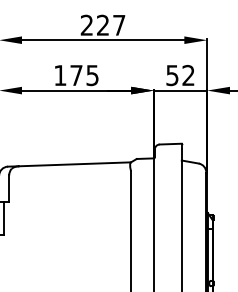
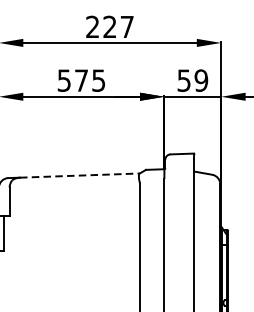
text: (60, 75) -> (64, 80), 175 -> 575
text: (188, 75) -> (201, 80), 52 -> 59
line: (75, 164) -> (80, 175), solid -> dashed

